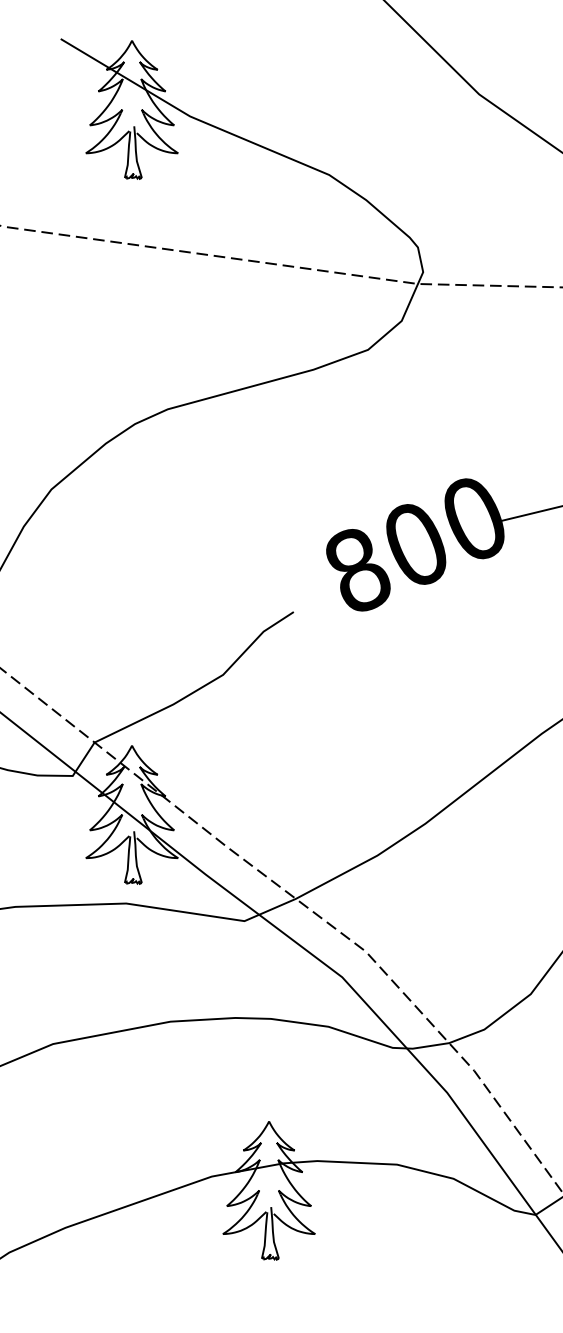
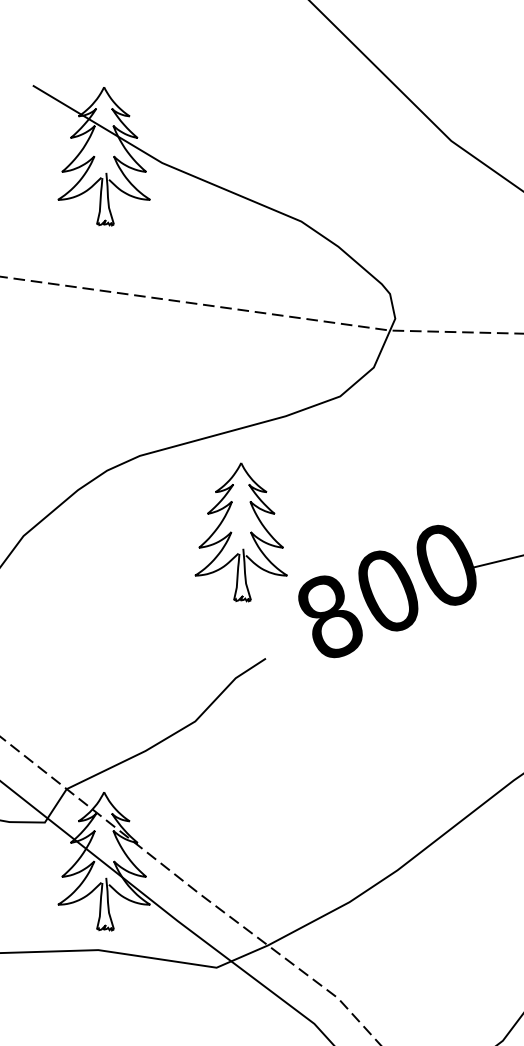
part: (268, 485) -> (240, 532), added

